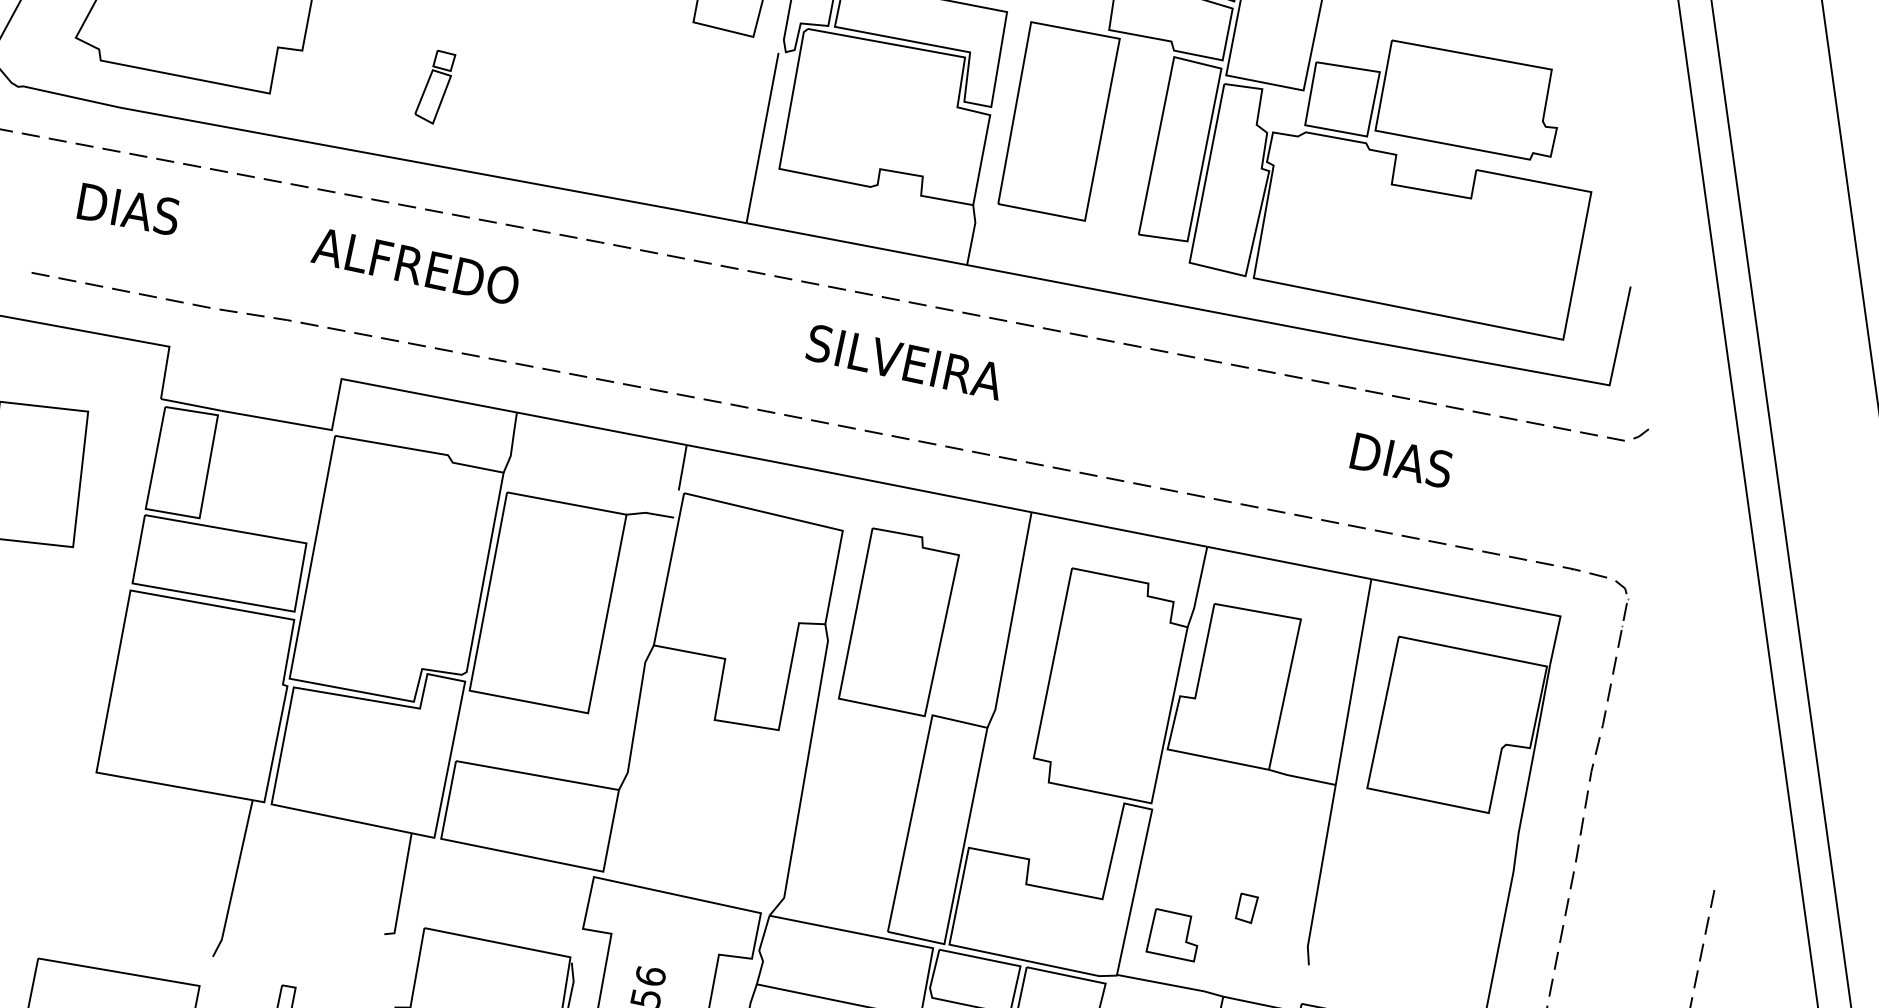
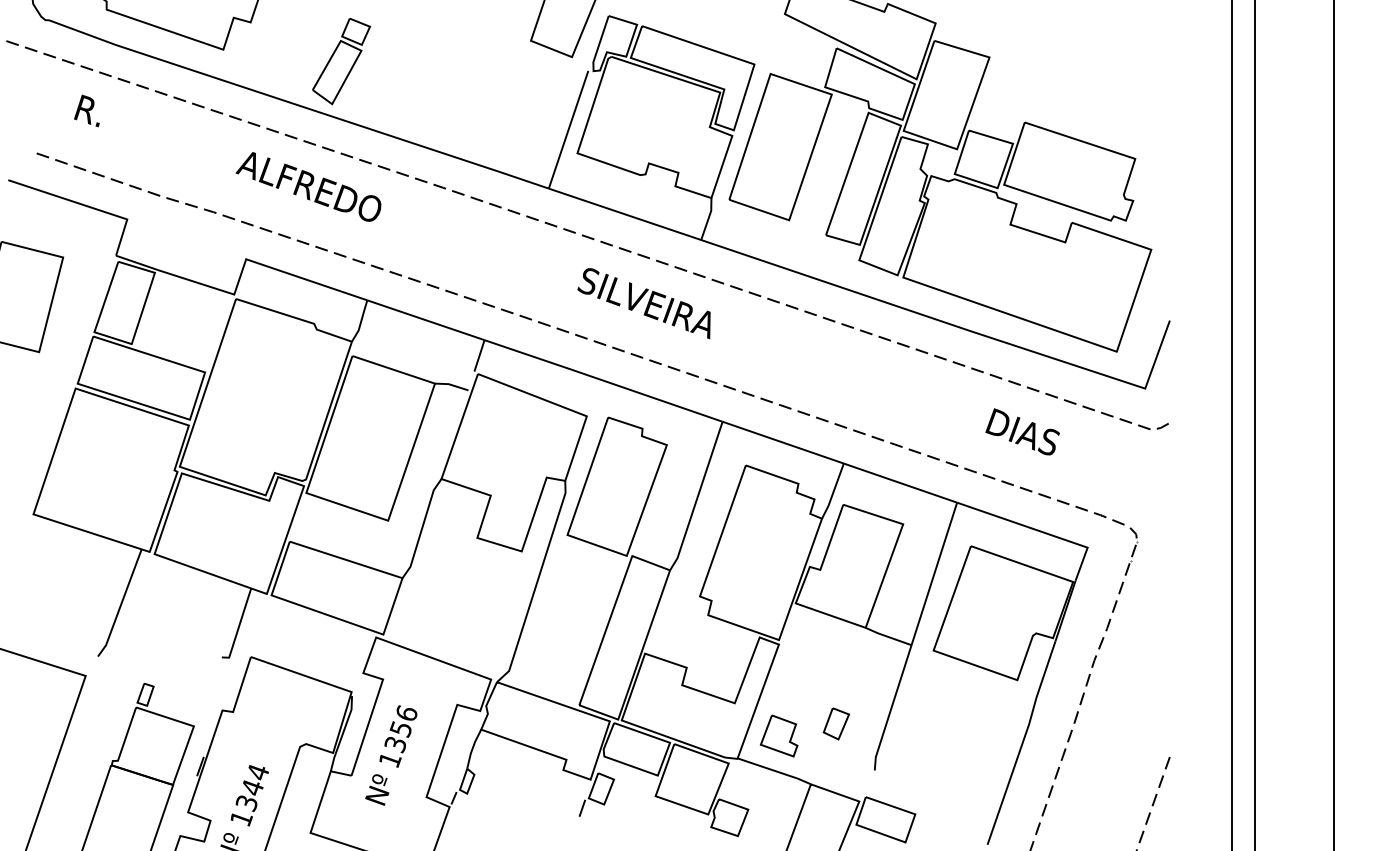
part: (435, 87) -> (341, 61), size x1.67
text: (129, 209) -> (112, 118), DIAS -> R.
text: (1400, 459) -> (1022, 431), moved
part: (1246, 907) -> (836, 723), size x1.43

